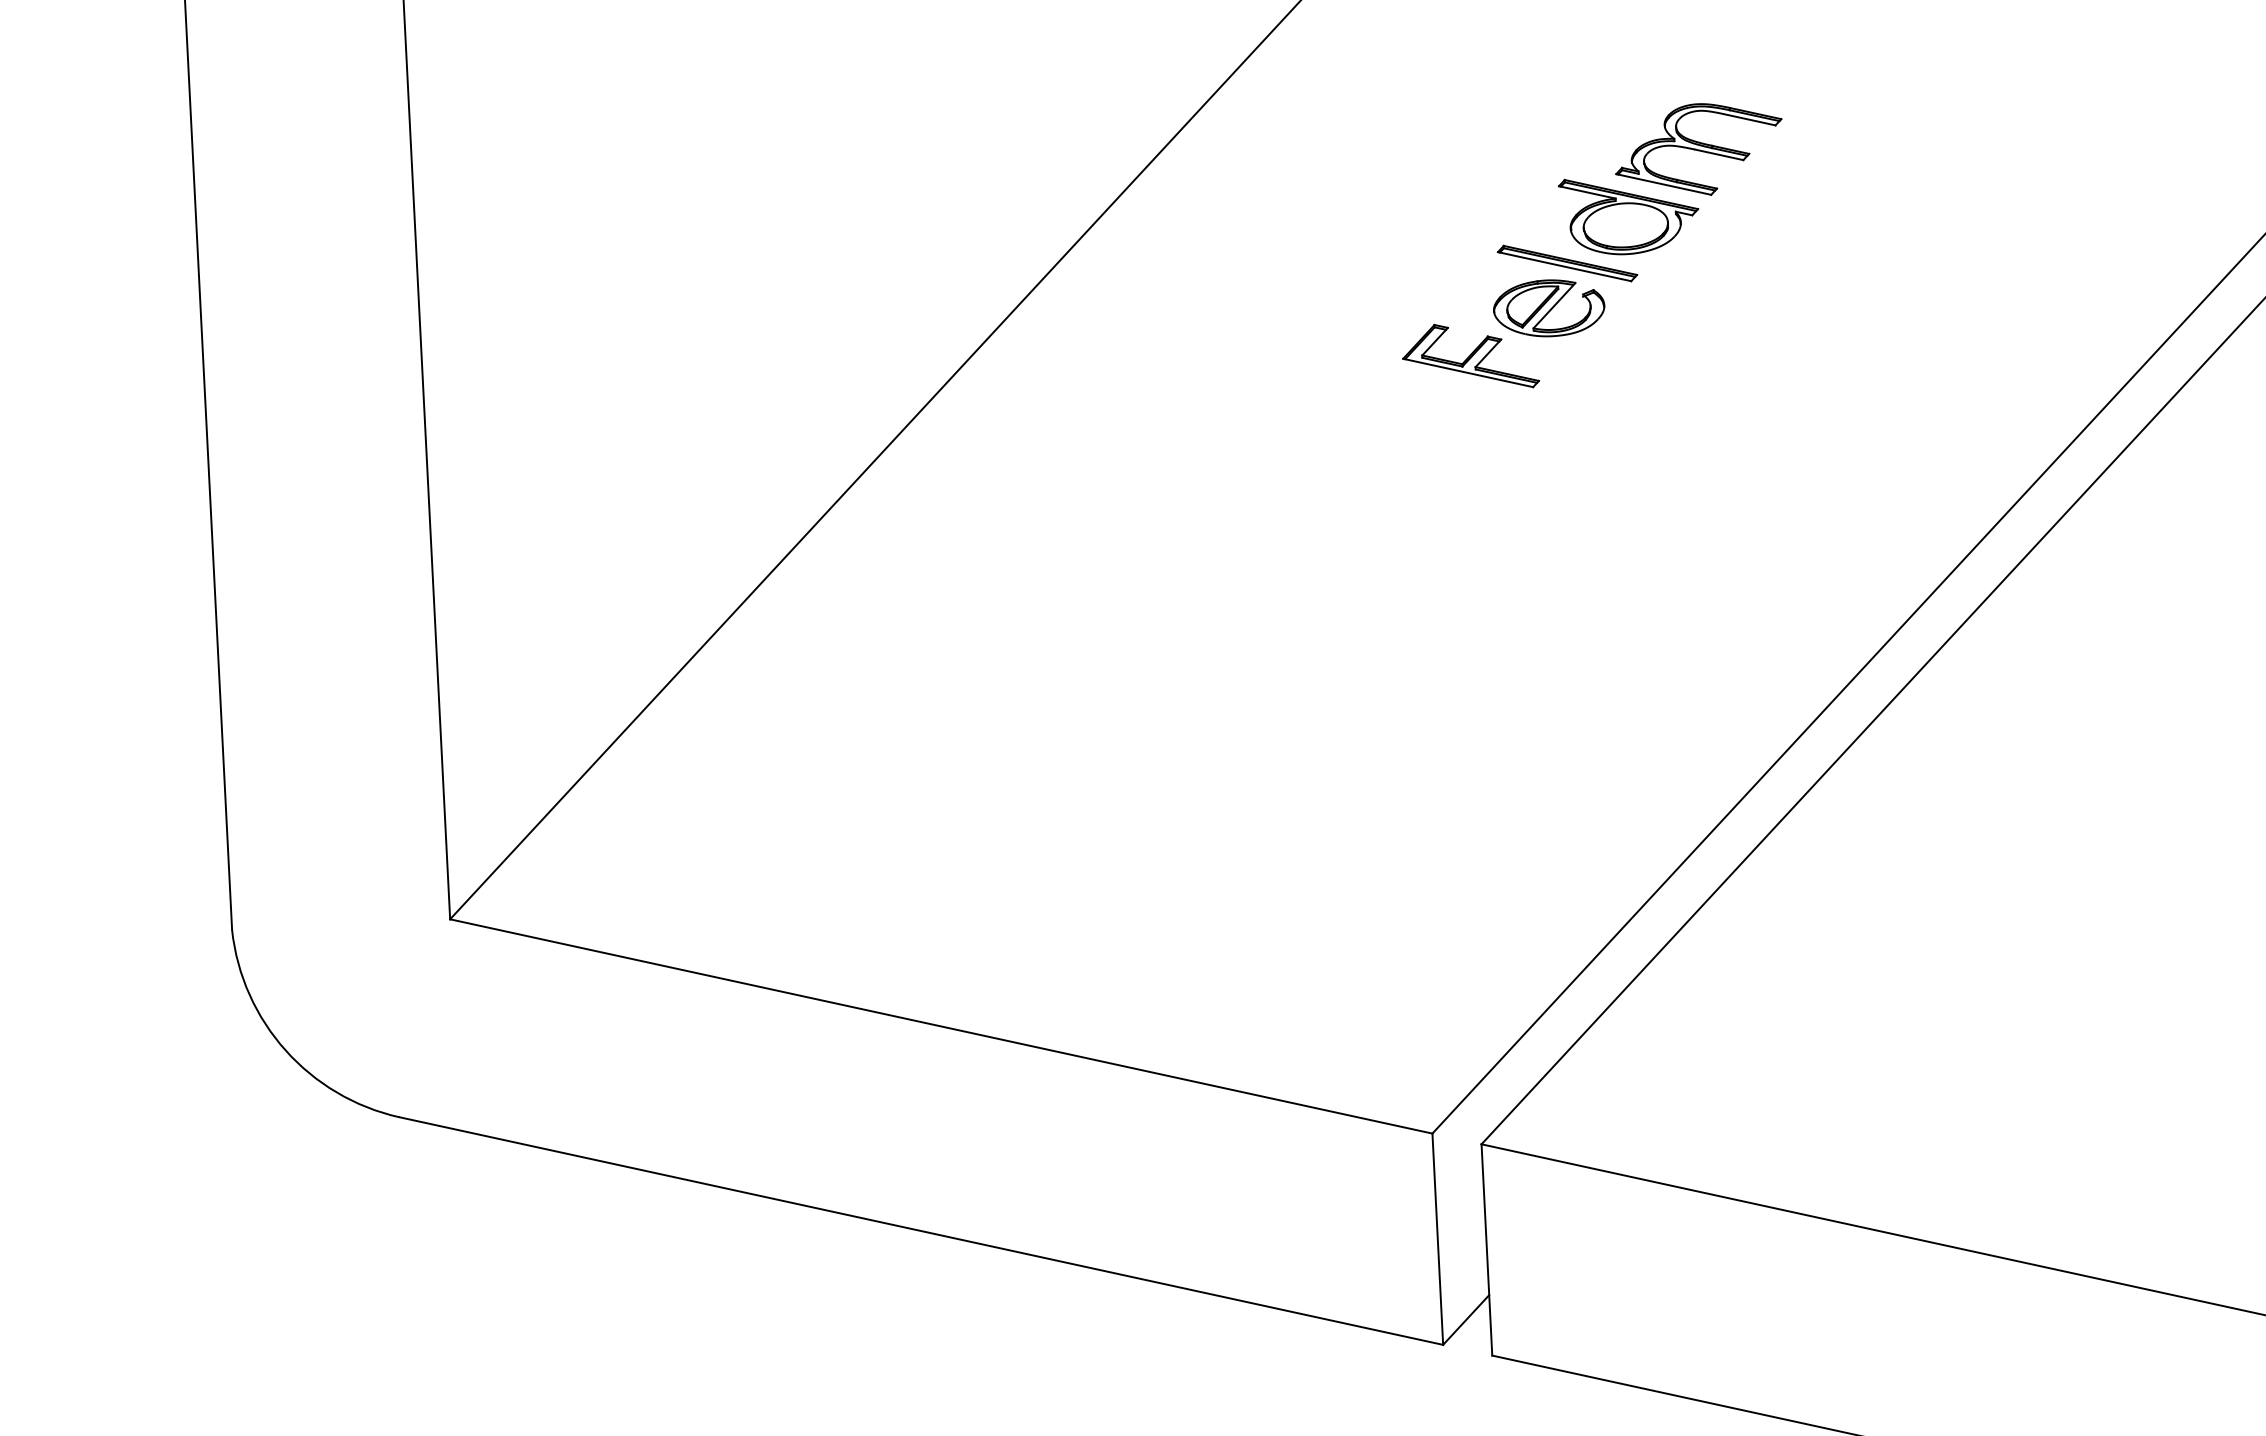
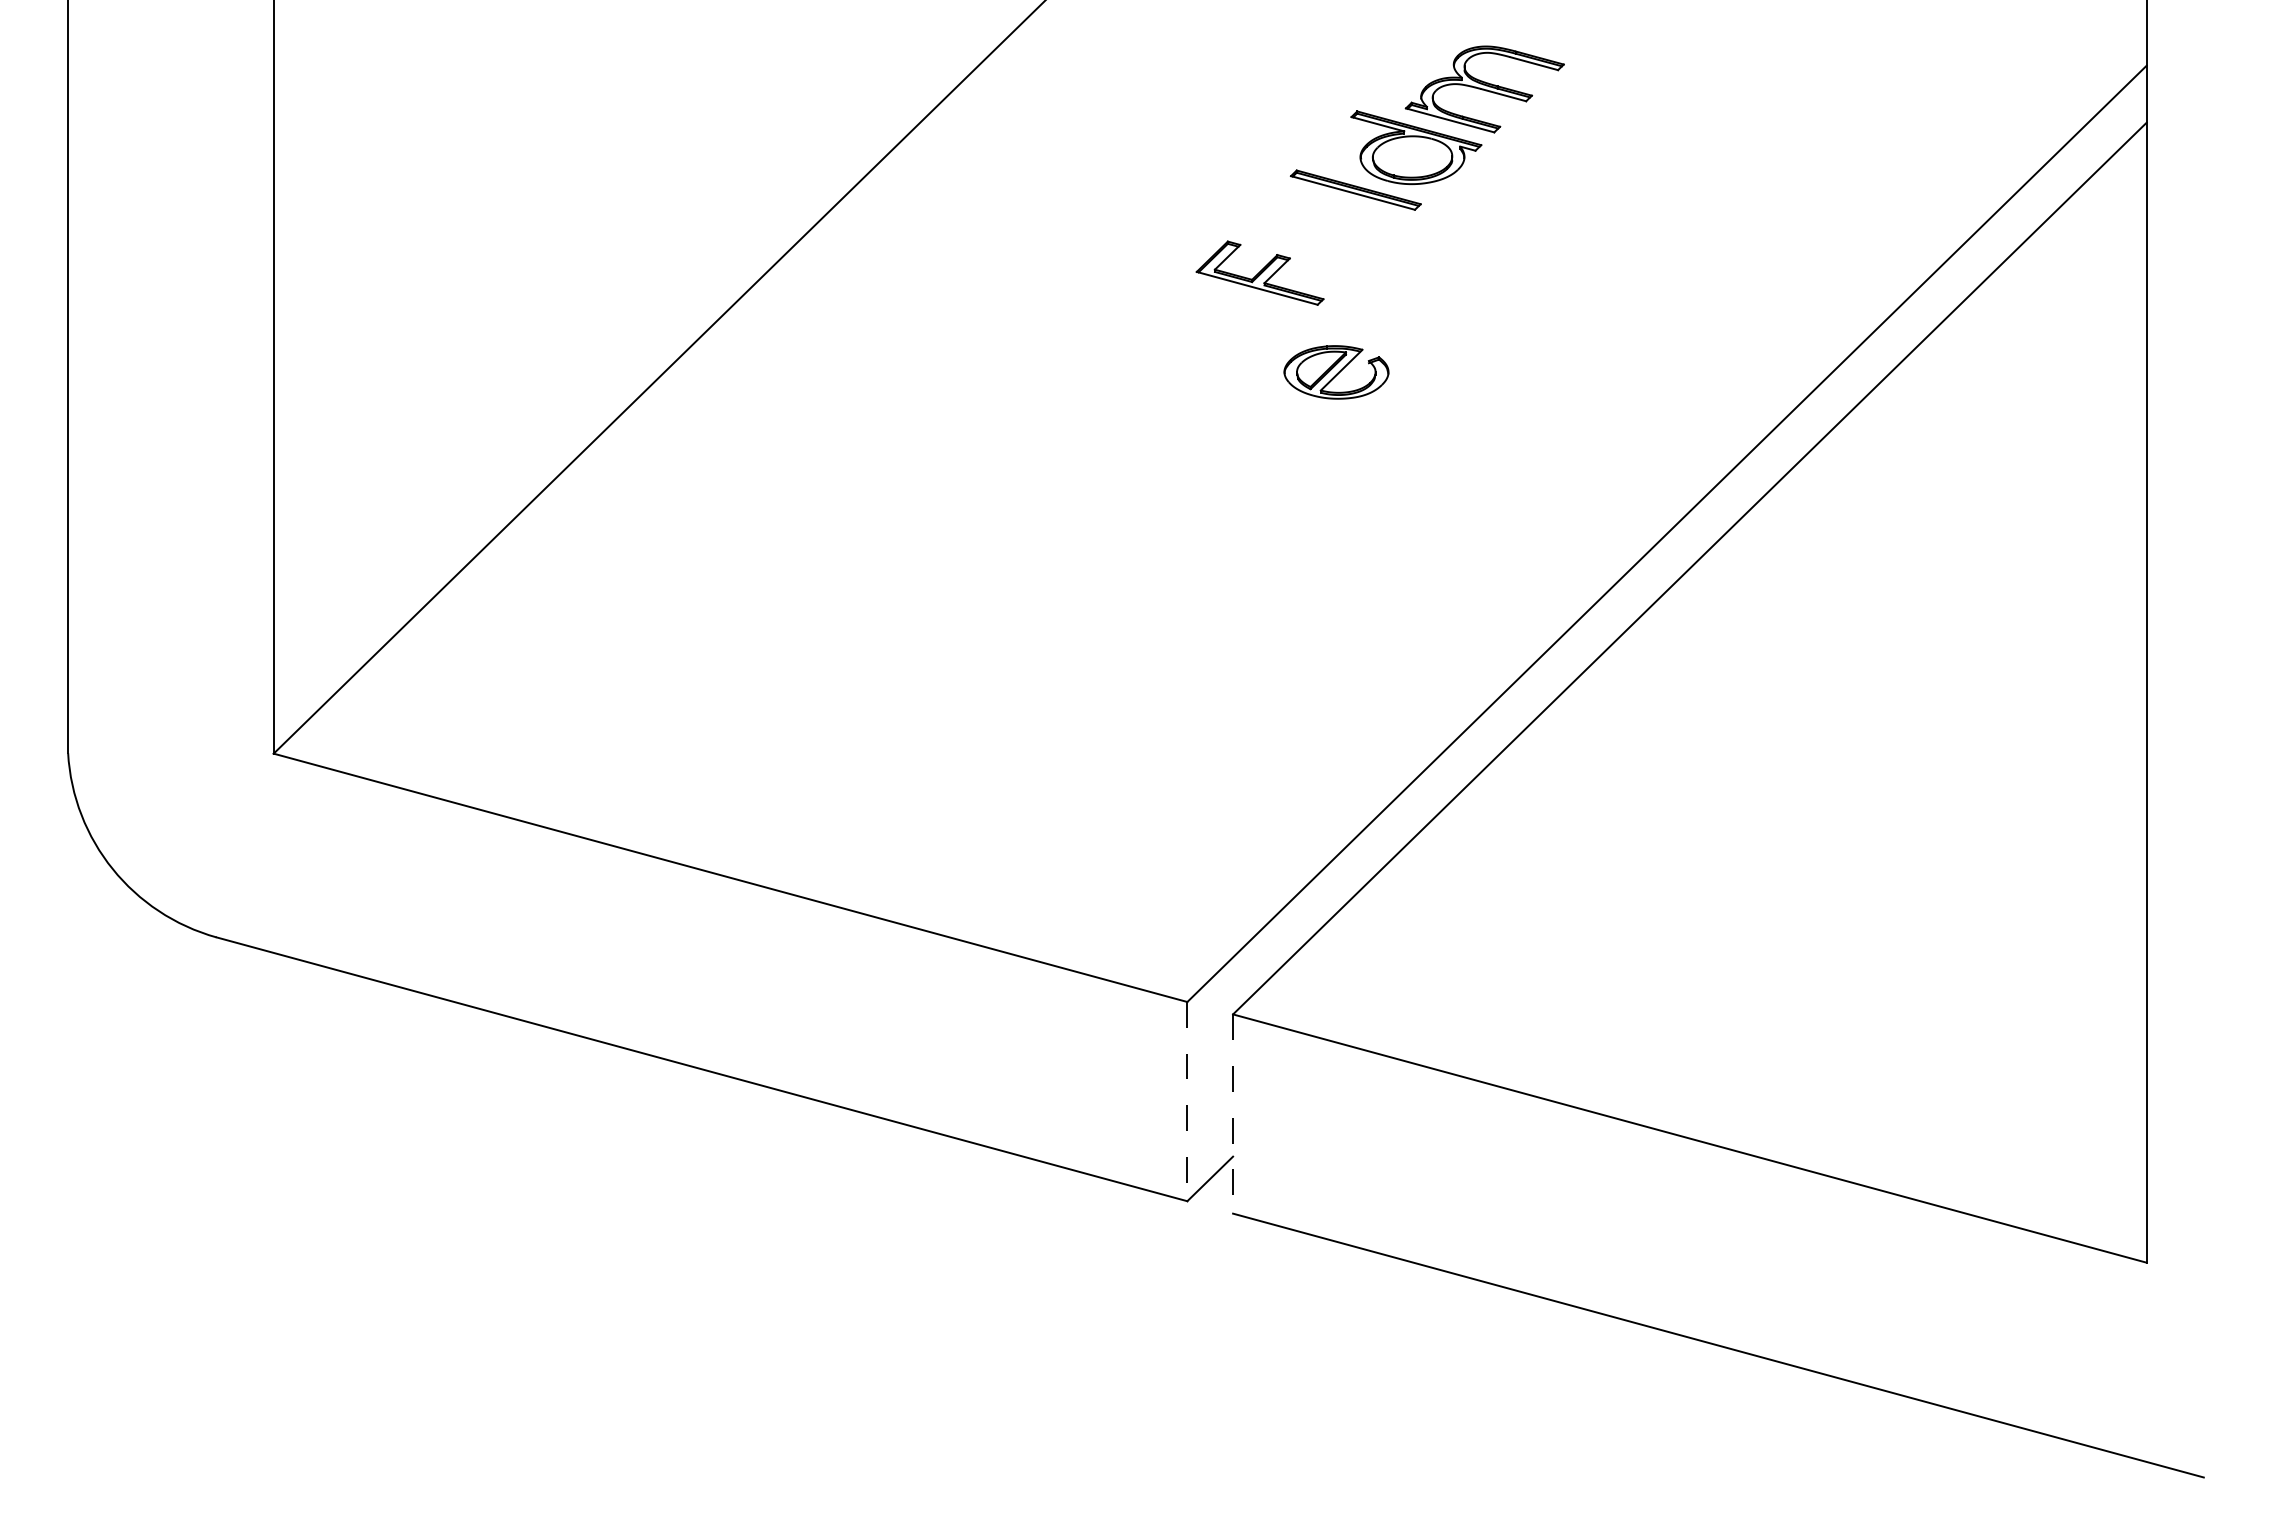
part: (1549, 308) -> (1336, 372), moved
line: (1437, 1239) -> (1187, 1101), solid -> dashed
line: (1487, 1250) -> (1233, 1114), solid -> dashed

